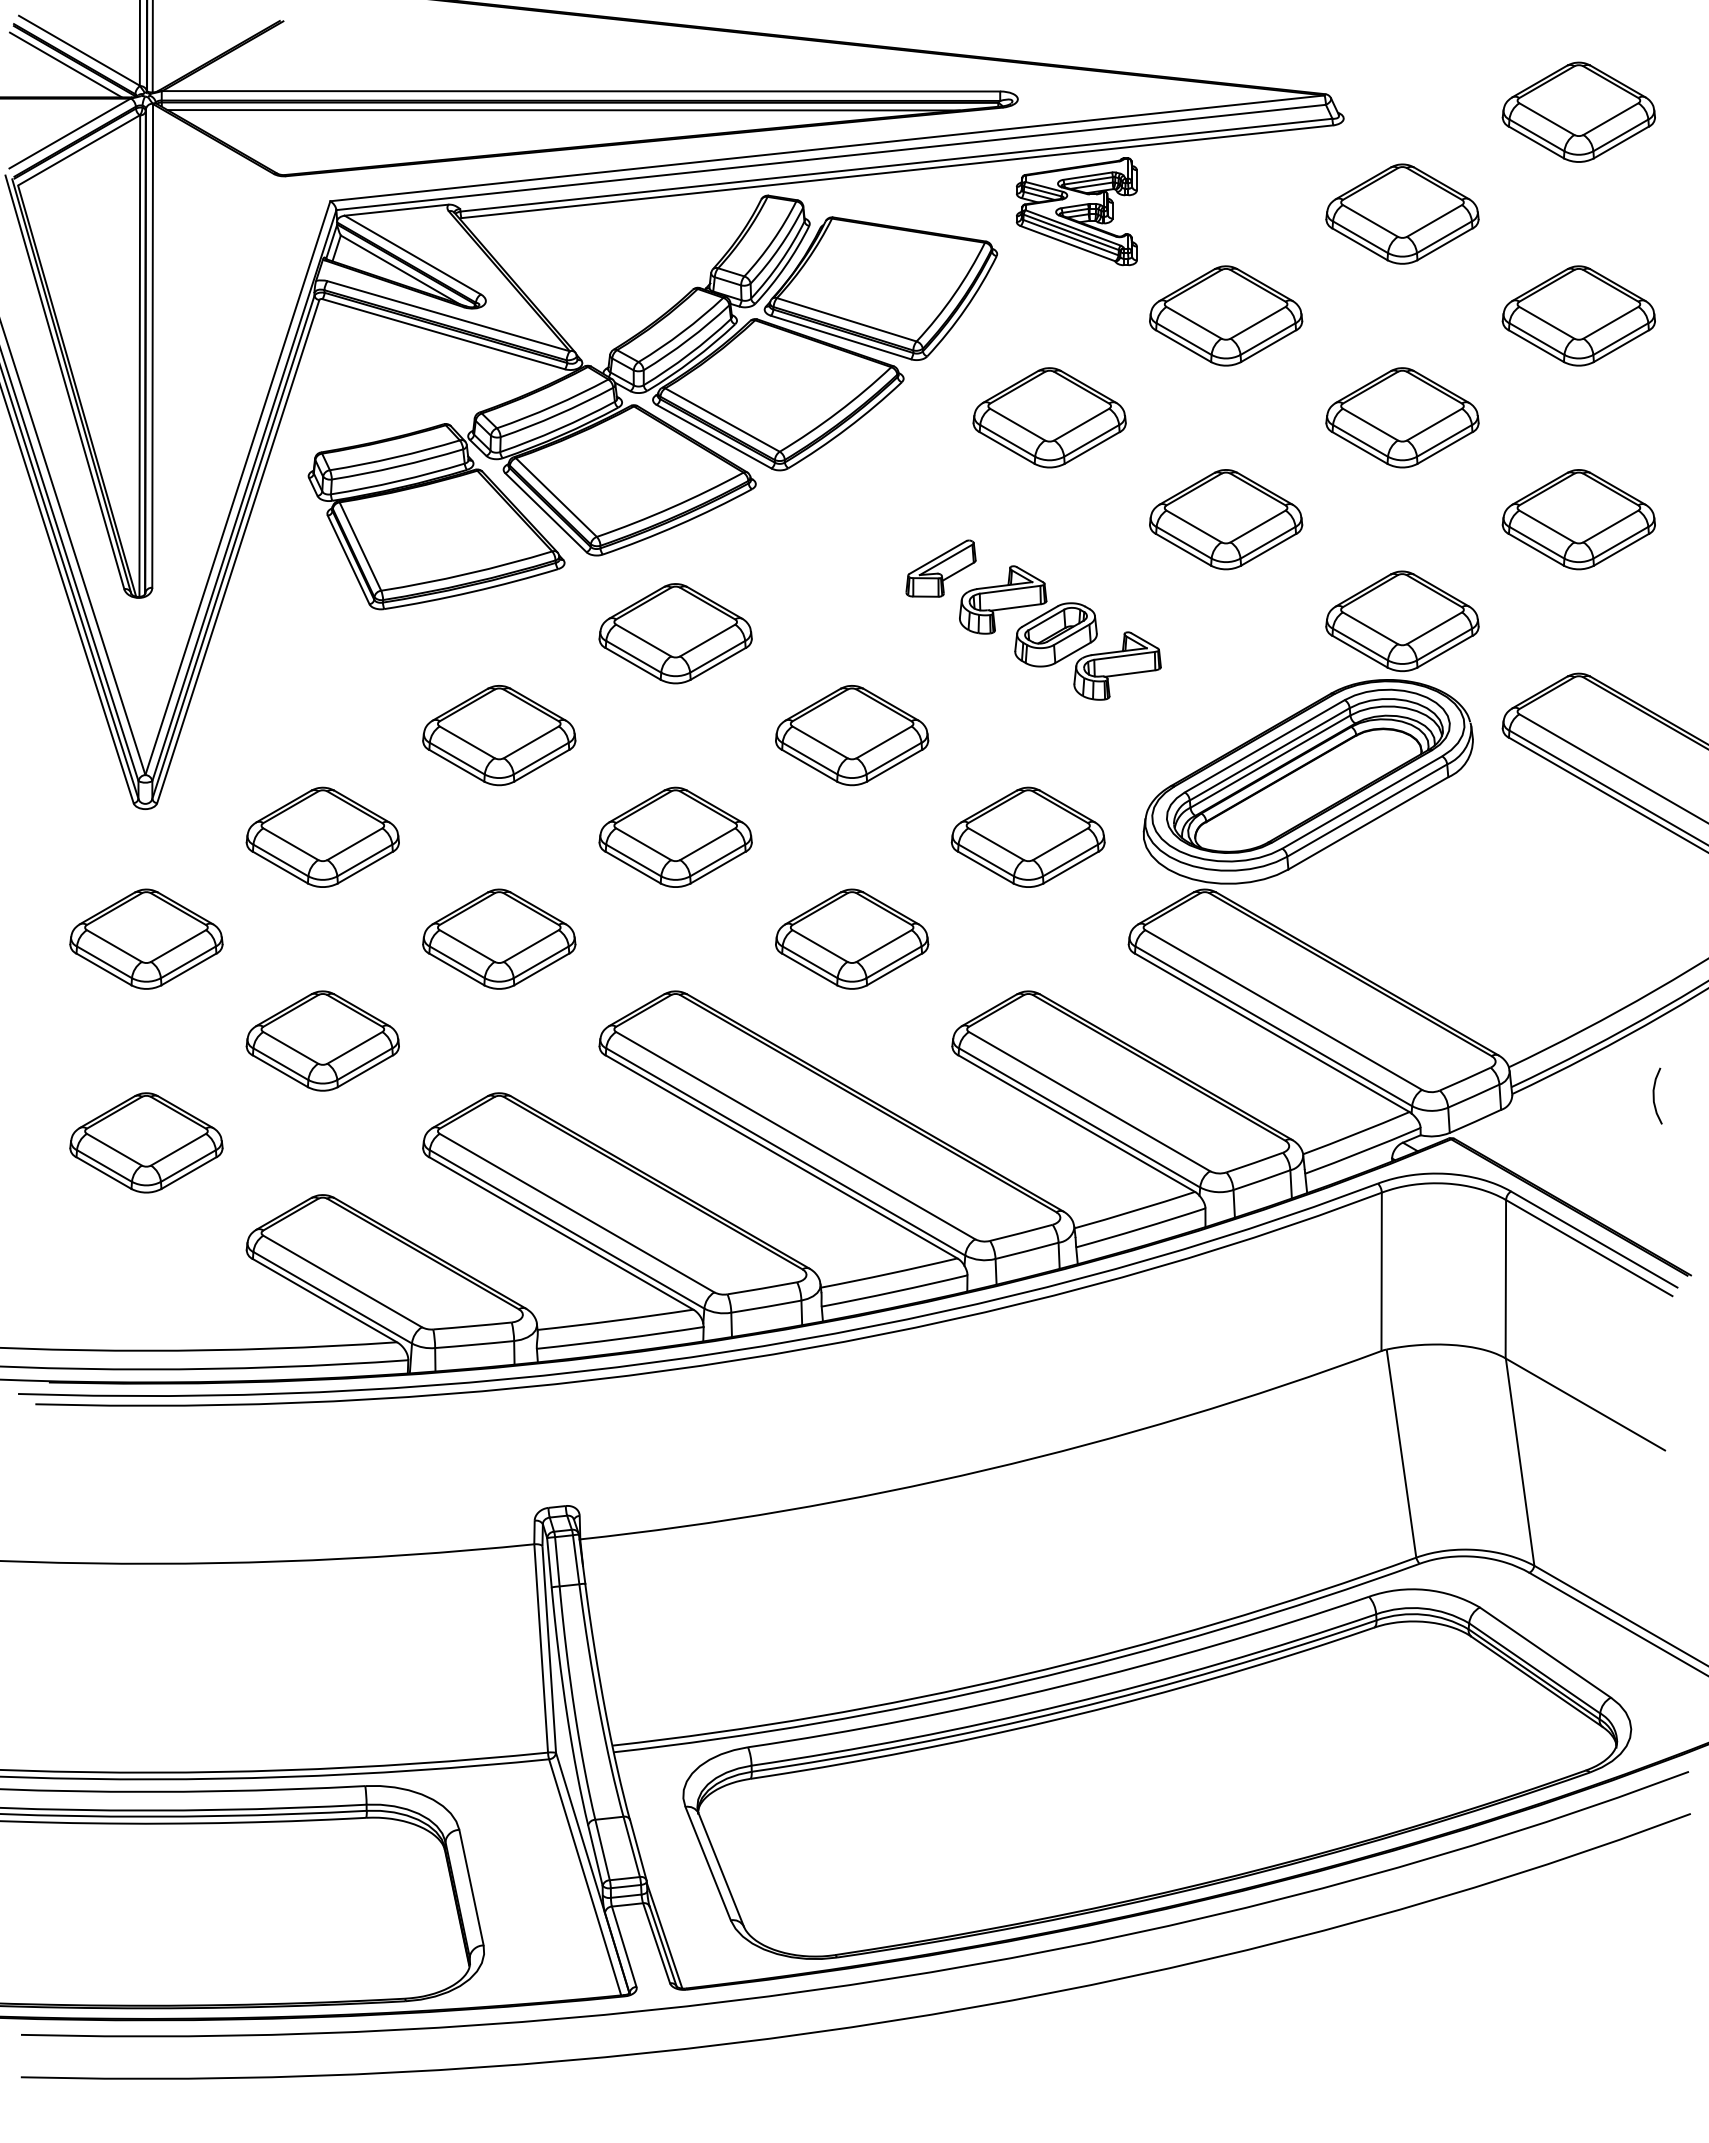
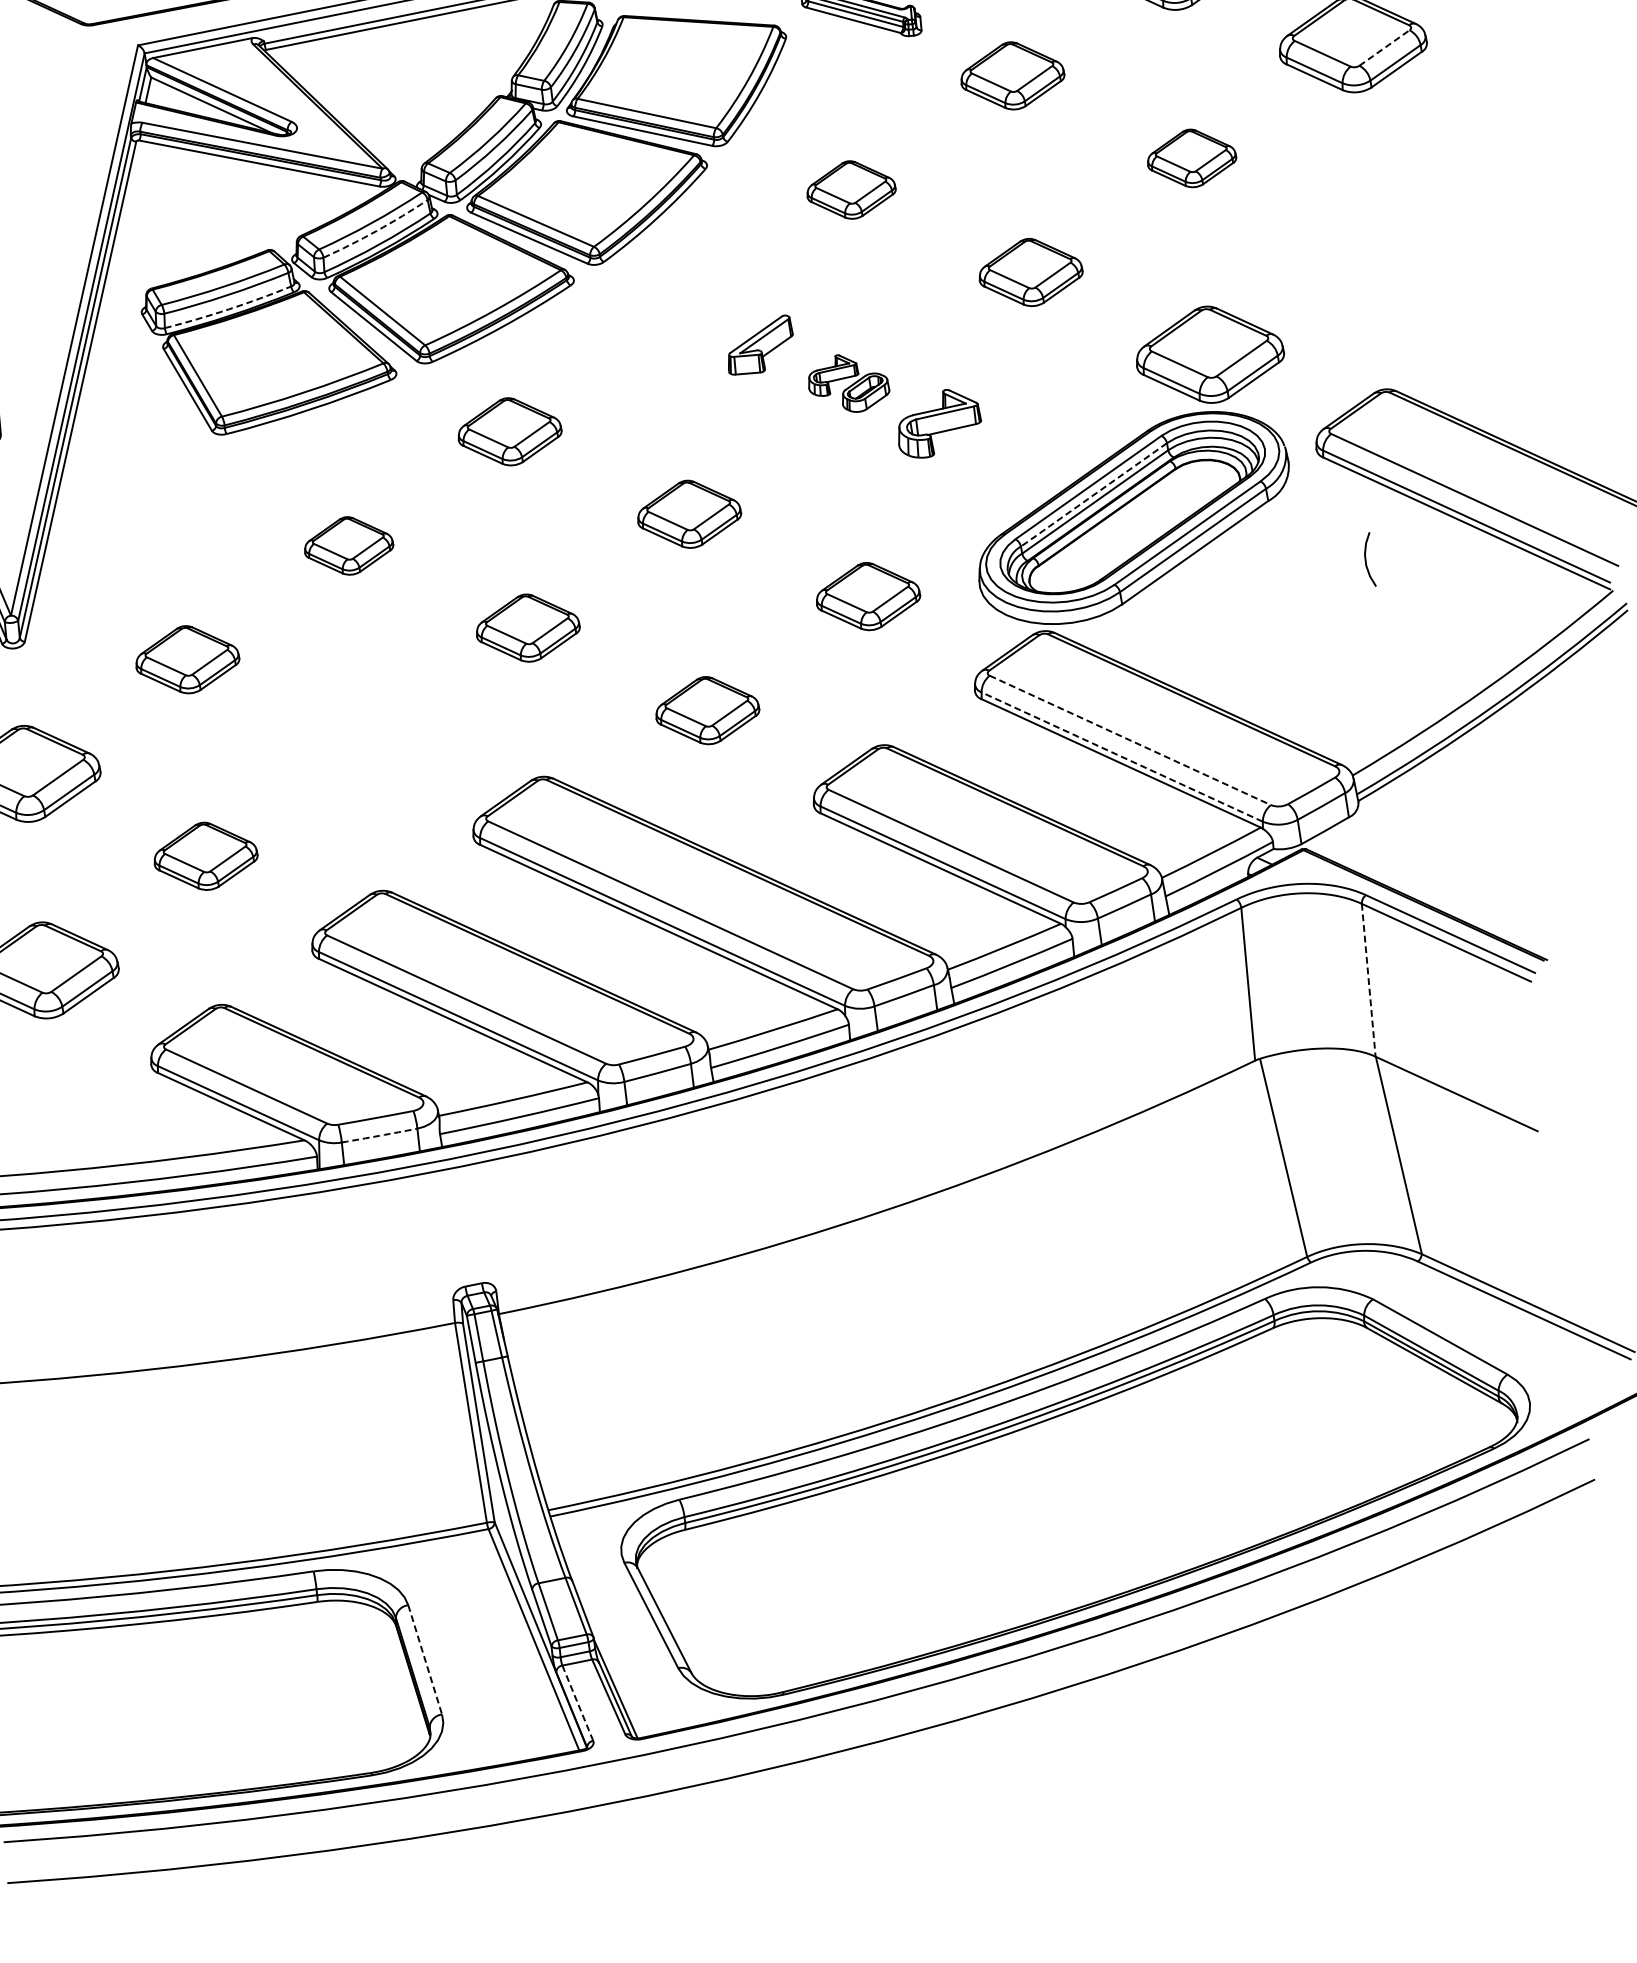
part: (1226, 315) -> (1012, 75), size x0.7
line: (1610, 322) -> (1384, 47), solid -> dashed
arc: (557, 414) -> (376, 230), solid -> dashed
part: (1049, 417) -> (851, 189), size x0.6
part: (1402, 417) -> (1191, 158), size x0.6
arc: (398, 481) -> (228, 309), solid -> dashed
part: (1226, 519) -> (1031, 272), size x0.7
part: (1578, 519) -> (1370, 240), removed
part: (1028, 616) -> (848, 383), size x0.6
part: (675, 633) -> (509, 431), size x0.7
part: (499, 735) -> (349, 545), size x0.6
part: (852, 735) -> (689, 514), size x0.7
line: (1269, 754) -> (1093, 495), solid -> dashed
part: (322, 836) -> (187, 659), size x0.7
part: (675, 836) -> (527, 627), size x0.7
part: (1027, 836) -> (867, 595), size x0.7
part: (499, 938) -> (367, 741), removed
part: (852, 938) -> (707, 709), size x0.7
line: (1283, 1010) -> (1130, 740), solid -> dashed
line: (1273, 1026) -> (1121, 757), solid -> dashed
part: (322, 1040) -> (205, 855), size x0.7
curve: (1654, 1095) -> (1366, 559), moved
line: (1505, 1279) -> (1368, 980), solid -> dashed
arc: (474, 1344) -> (379, 1135), solid -> dashed
line: (471, 1888) -> (425, 1660), solid -> dashed
line: (624, 1946) -> (578, 1702), solid -> dashed

